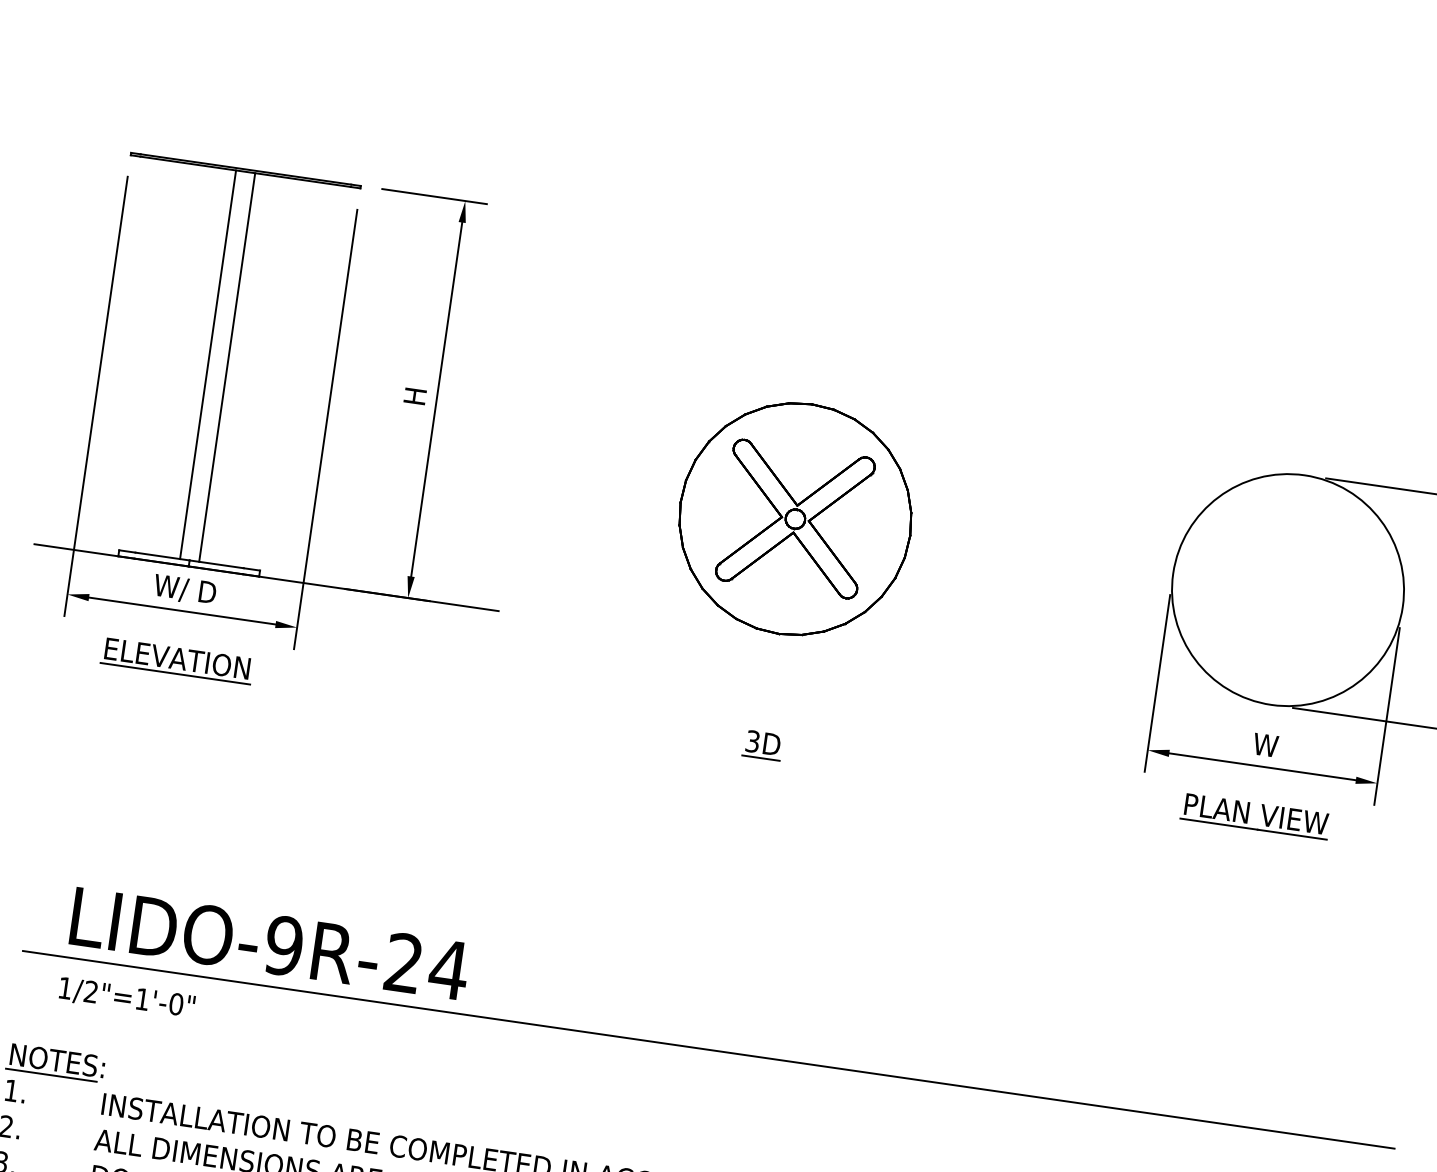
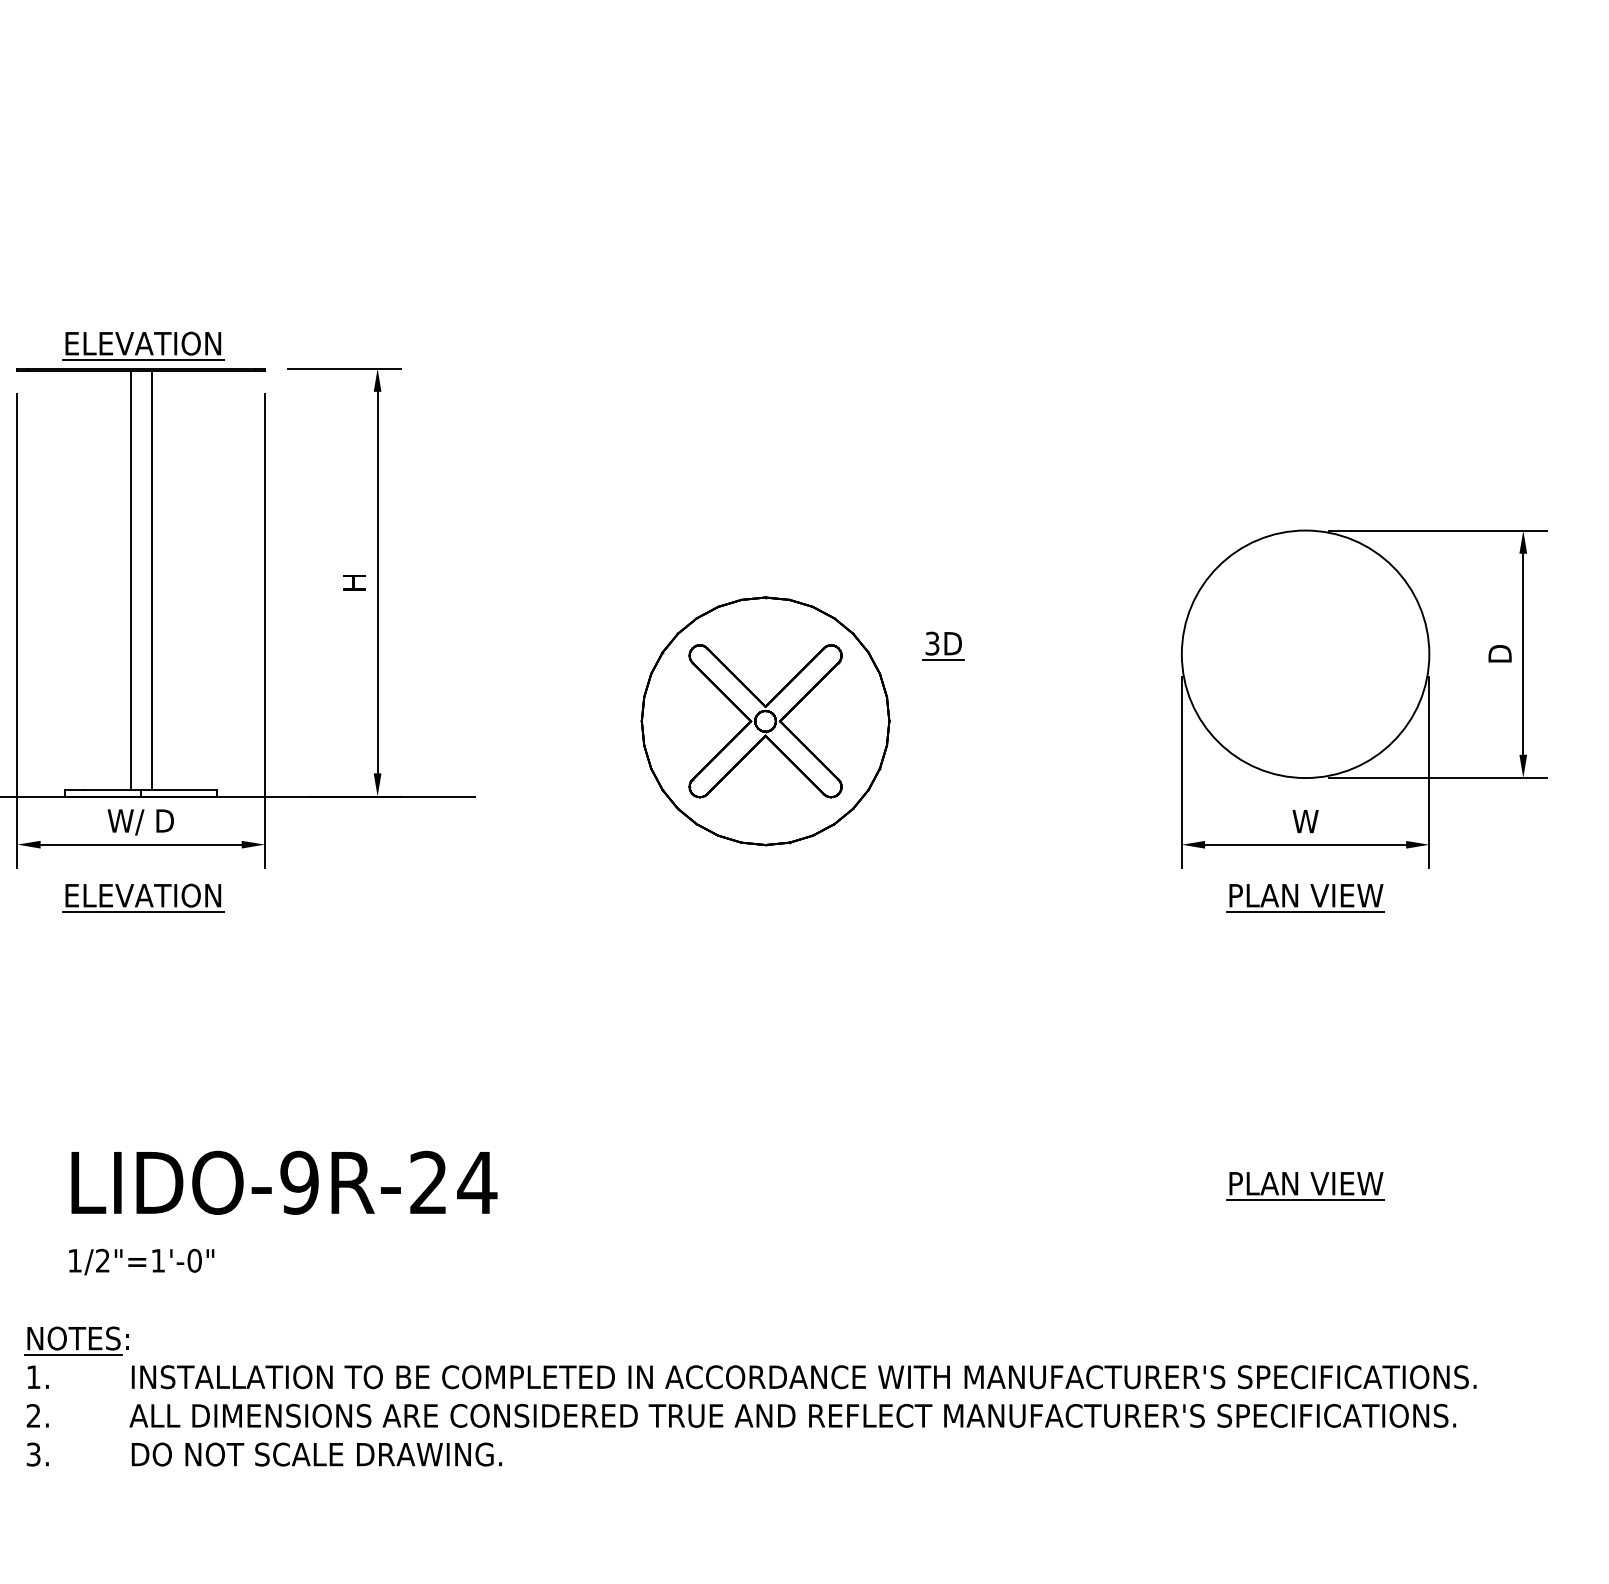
part: (251, 148) -> (143, 345), added
part: (795, 519) -> (765, 721), moved
part: (762, 744) -> (943, 645), moved
line: (708, 1049) -> (763, 1227), removed
part: (1210, 1082) -> (1298, 1186), added

